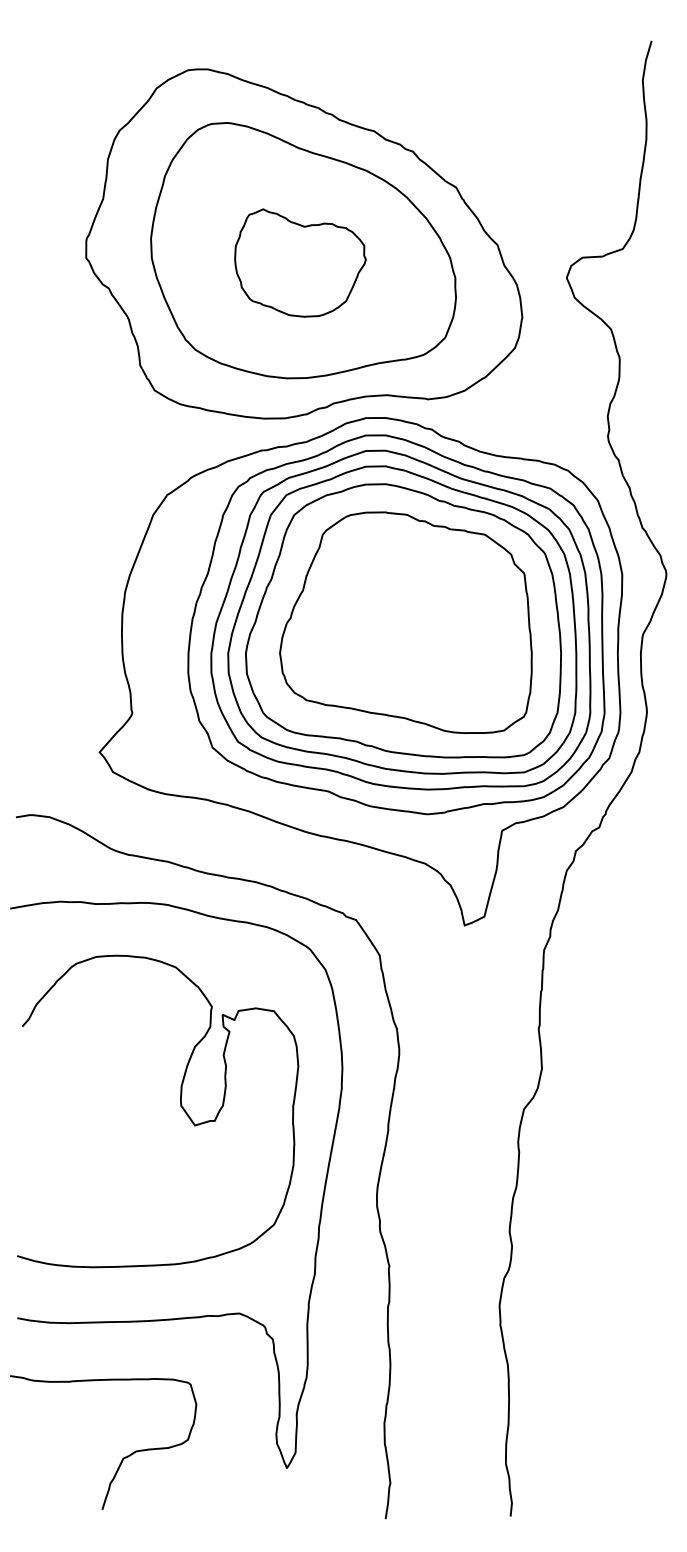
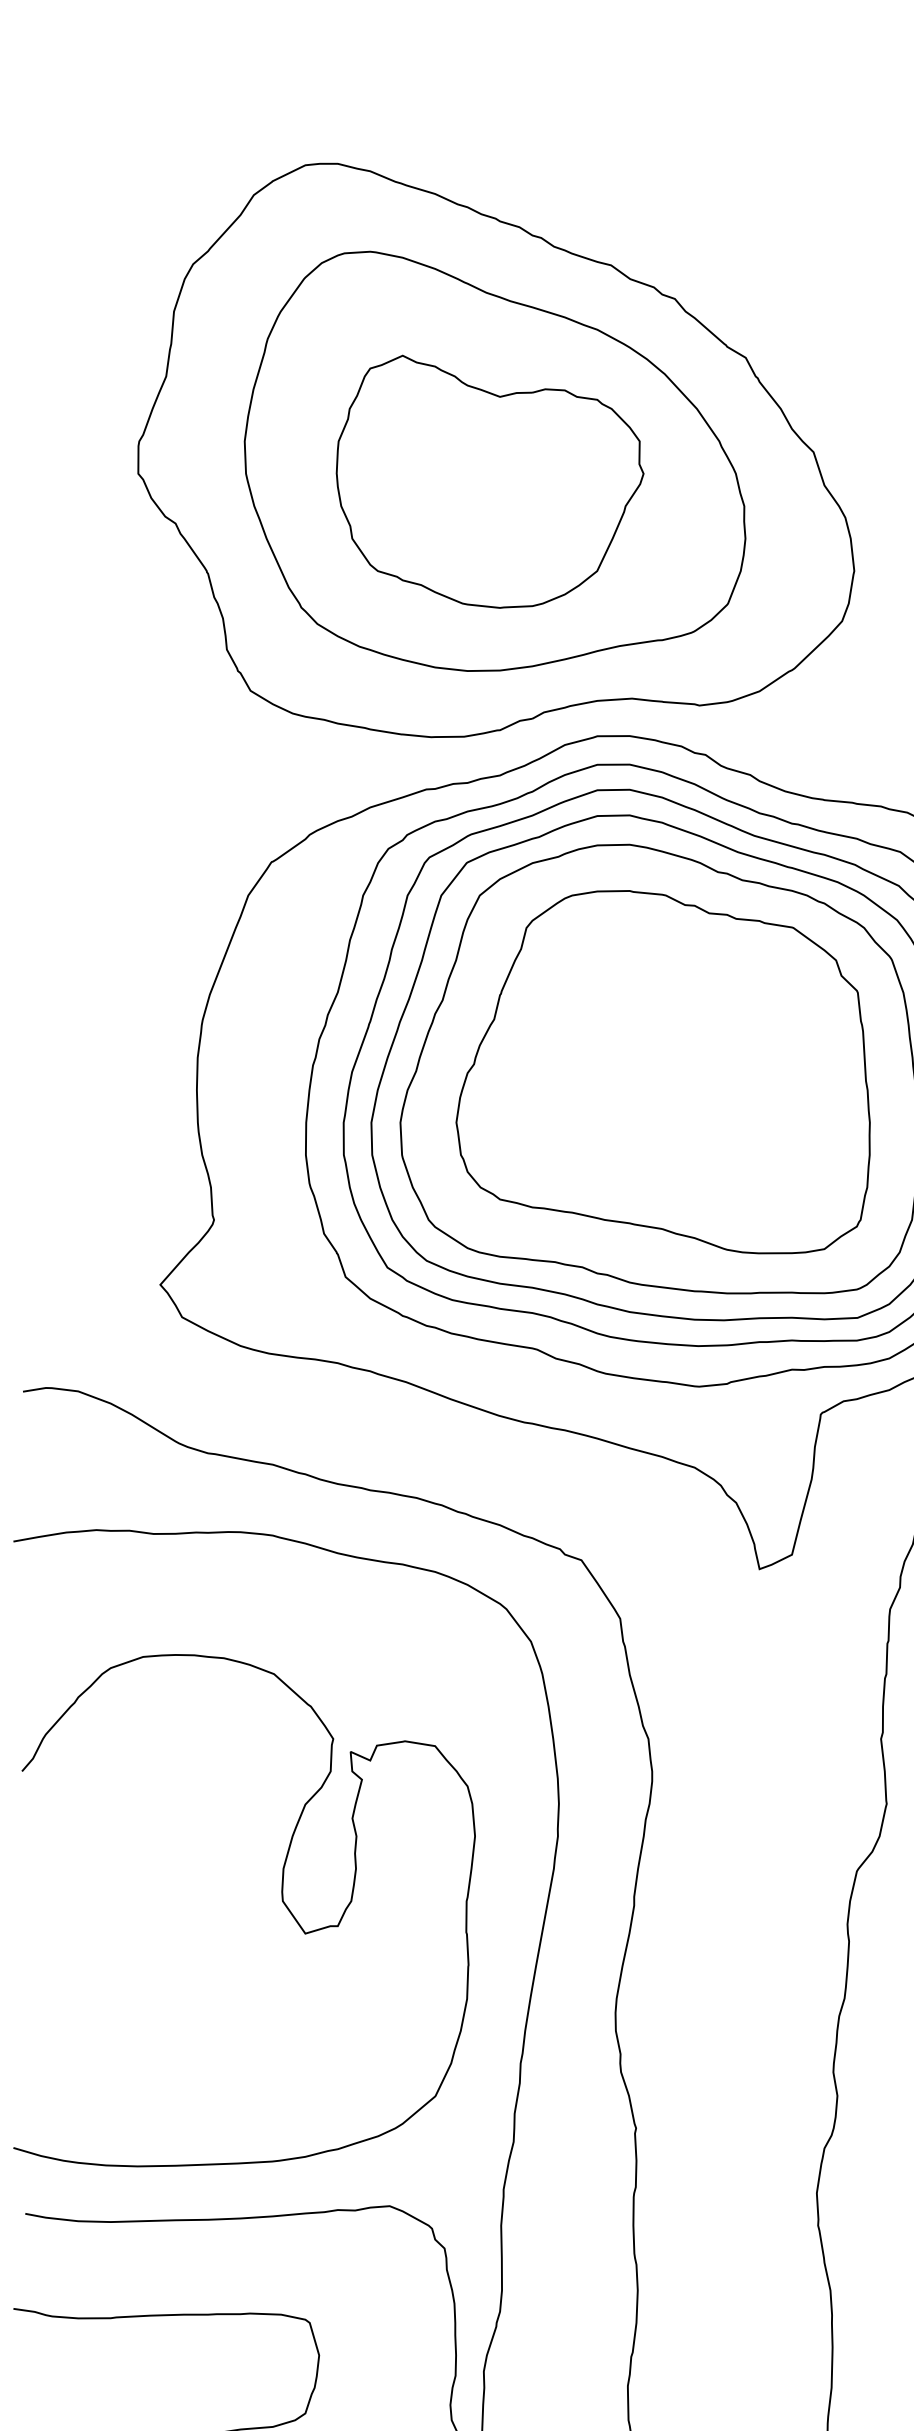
part: (300, 262) -> (490, 480), size x1.43
curve: (180, 1106) -> (281, 1902), moved

